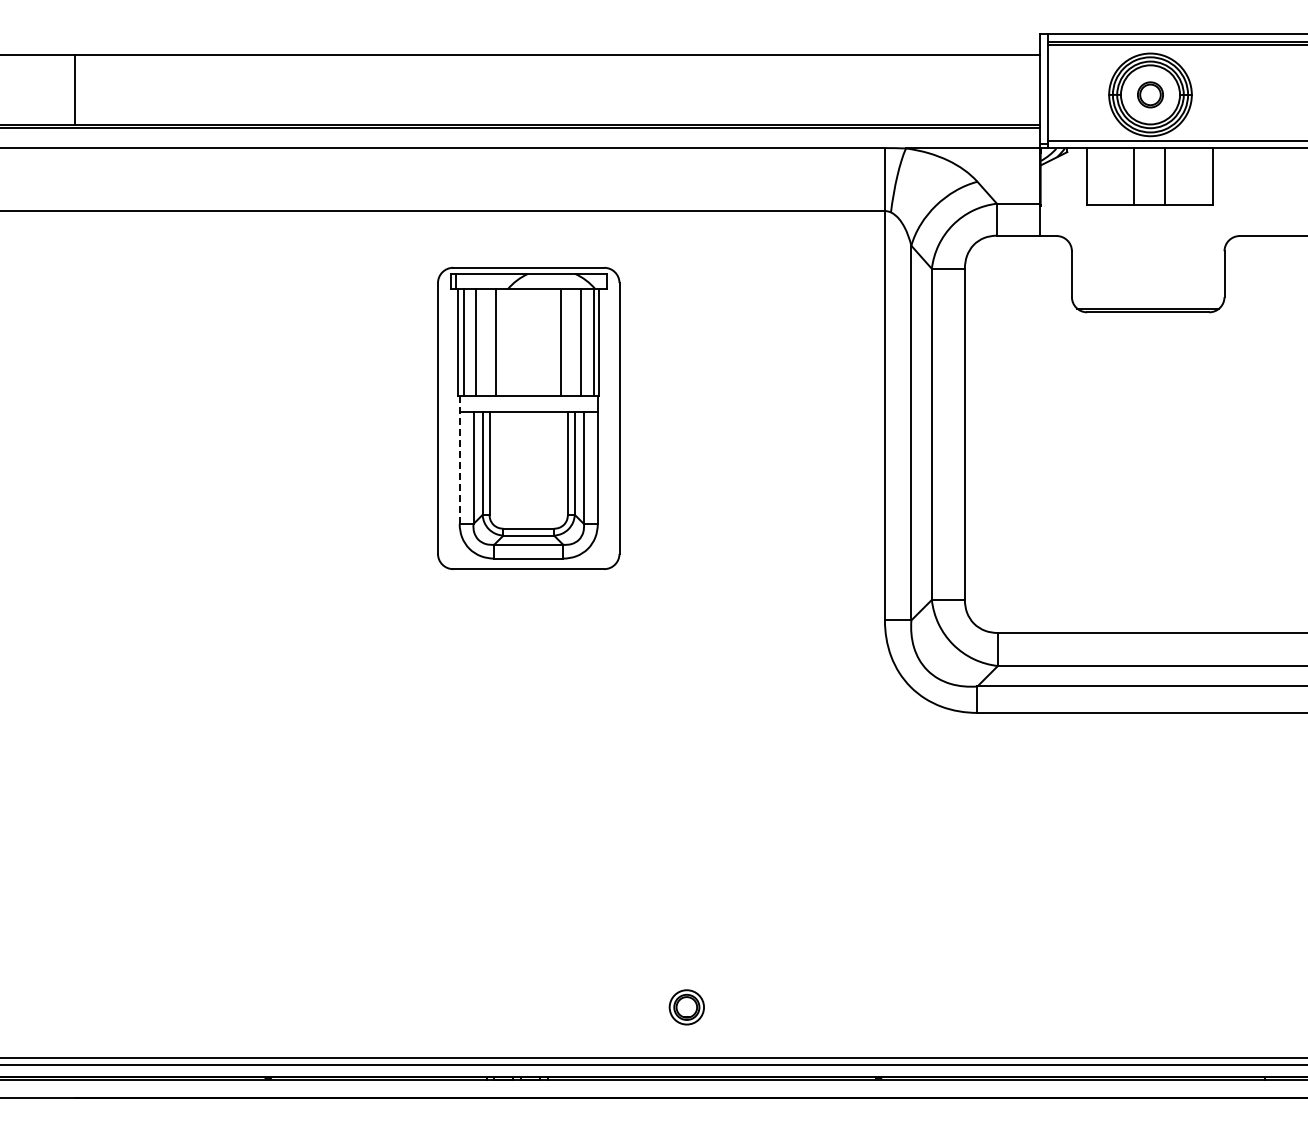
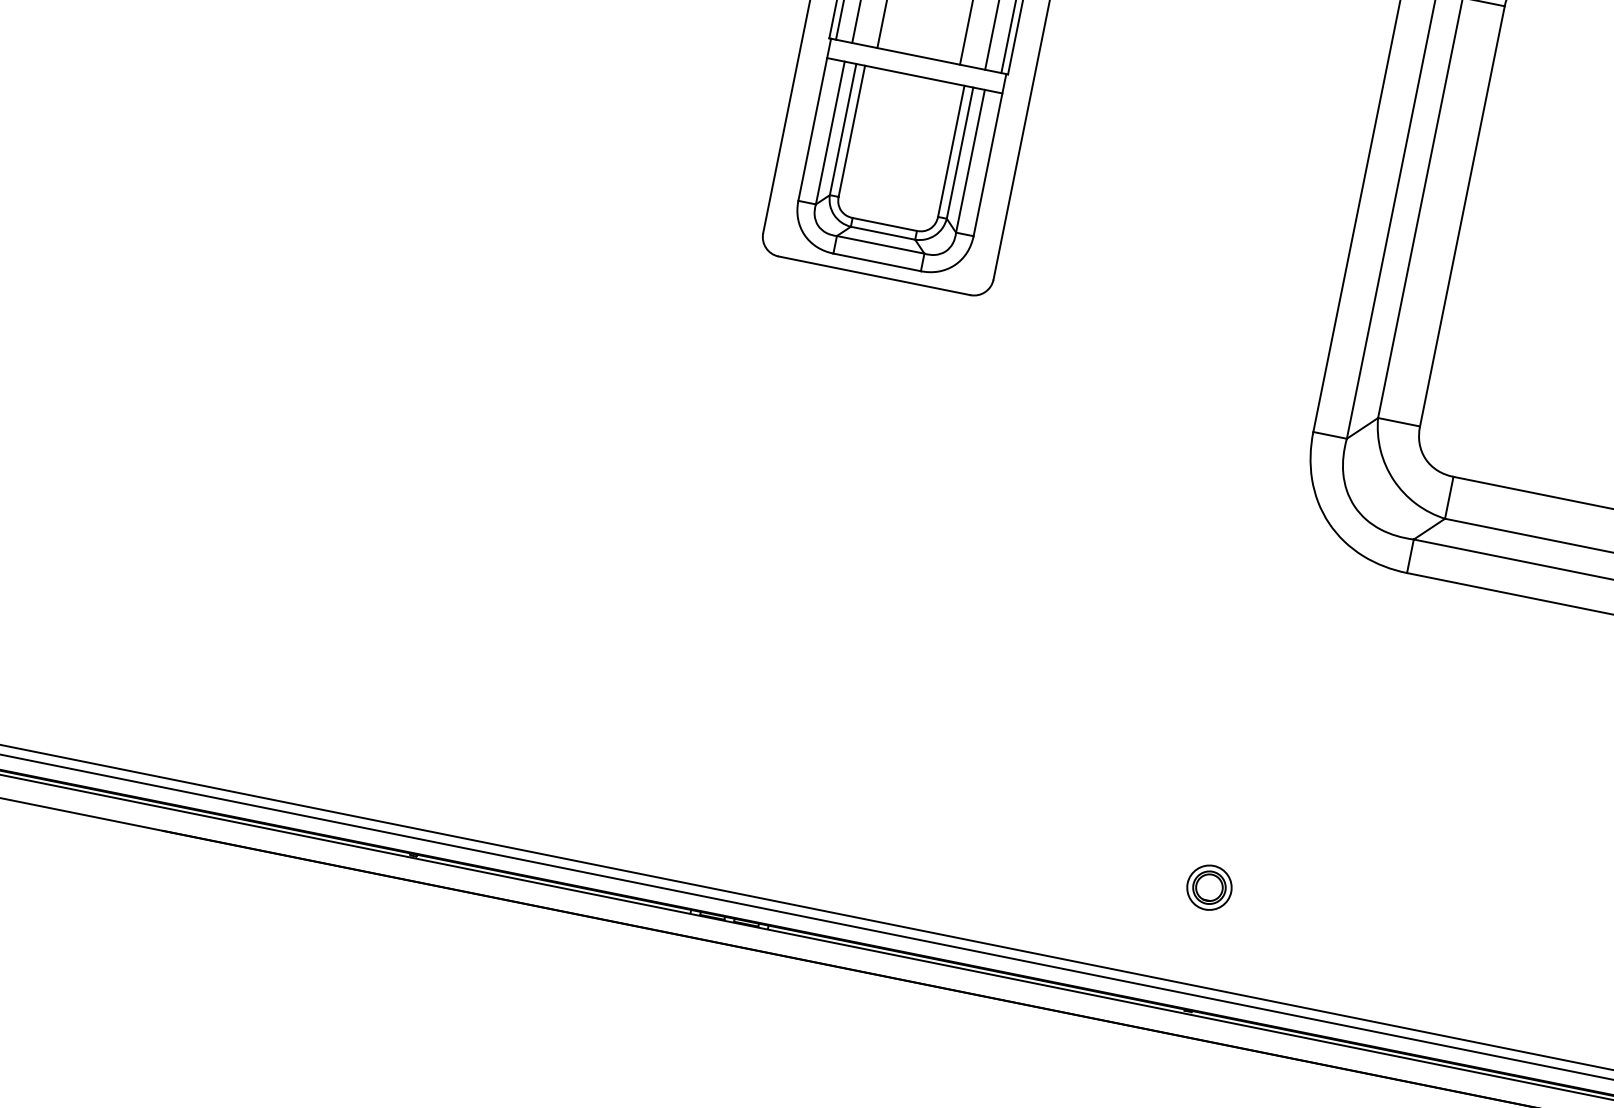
line: (459, 460) -> (814, 120), dashed -> solid
part: (686, 1007) -> (1208, 887), moved

